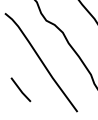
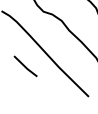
line: (20, 89) -> (25, 66), moved

